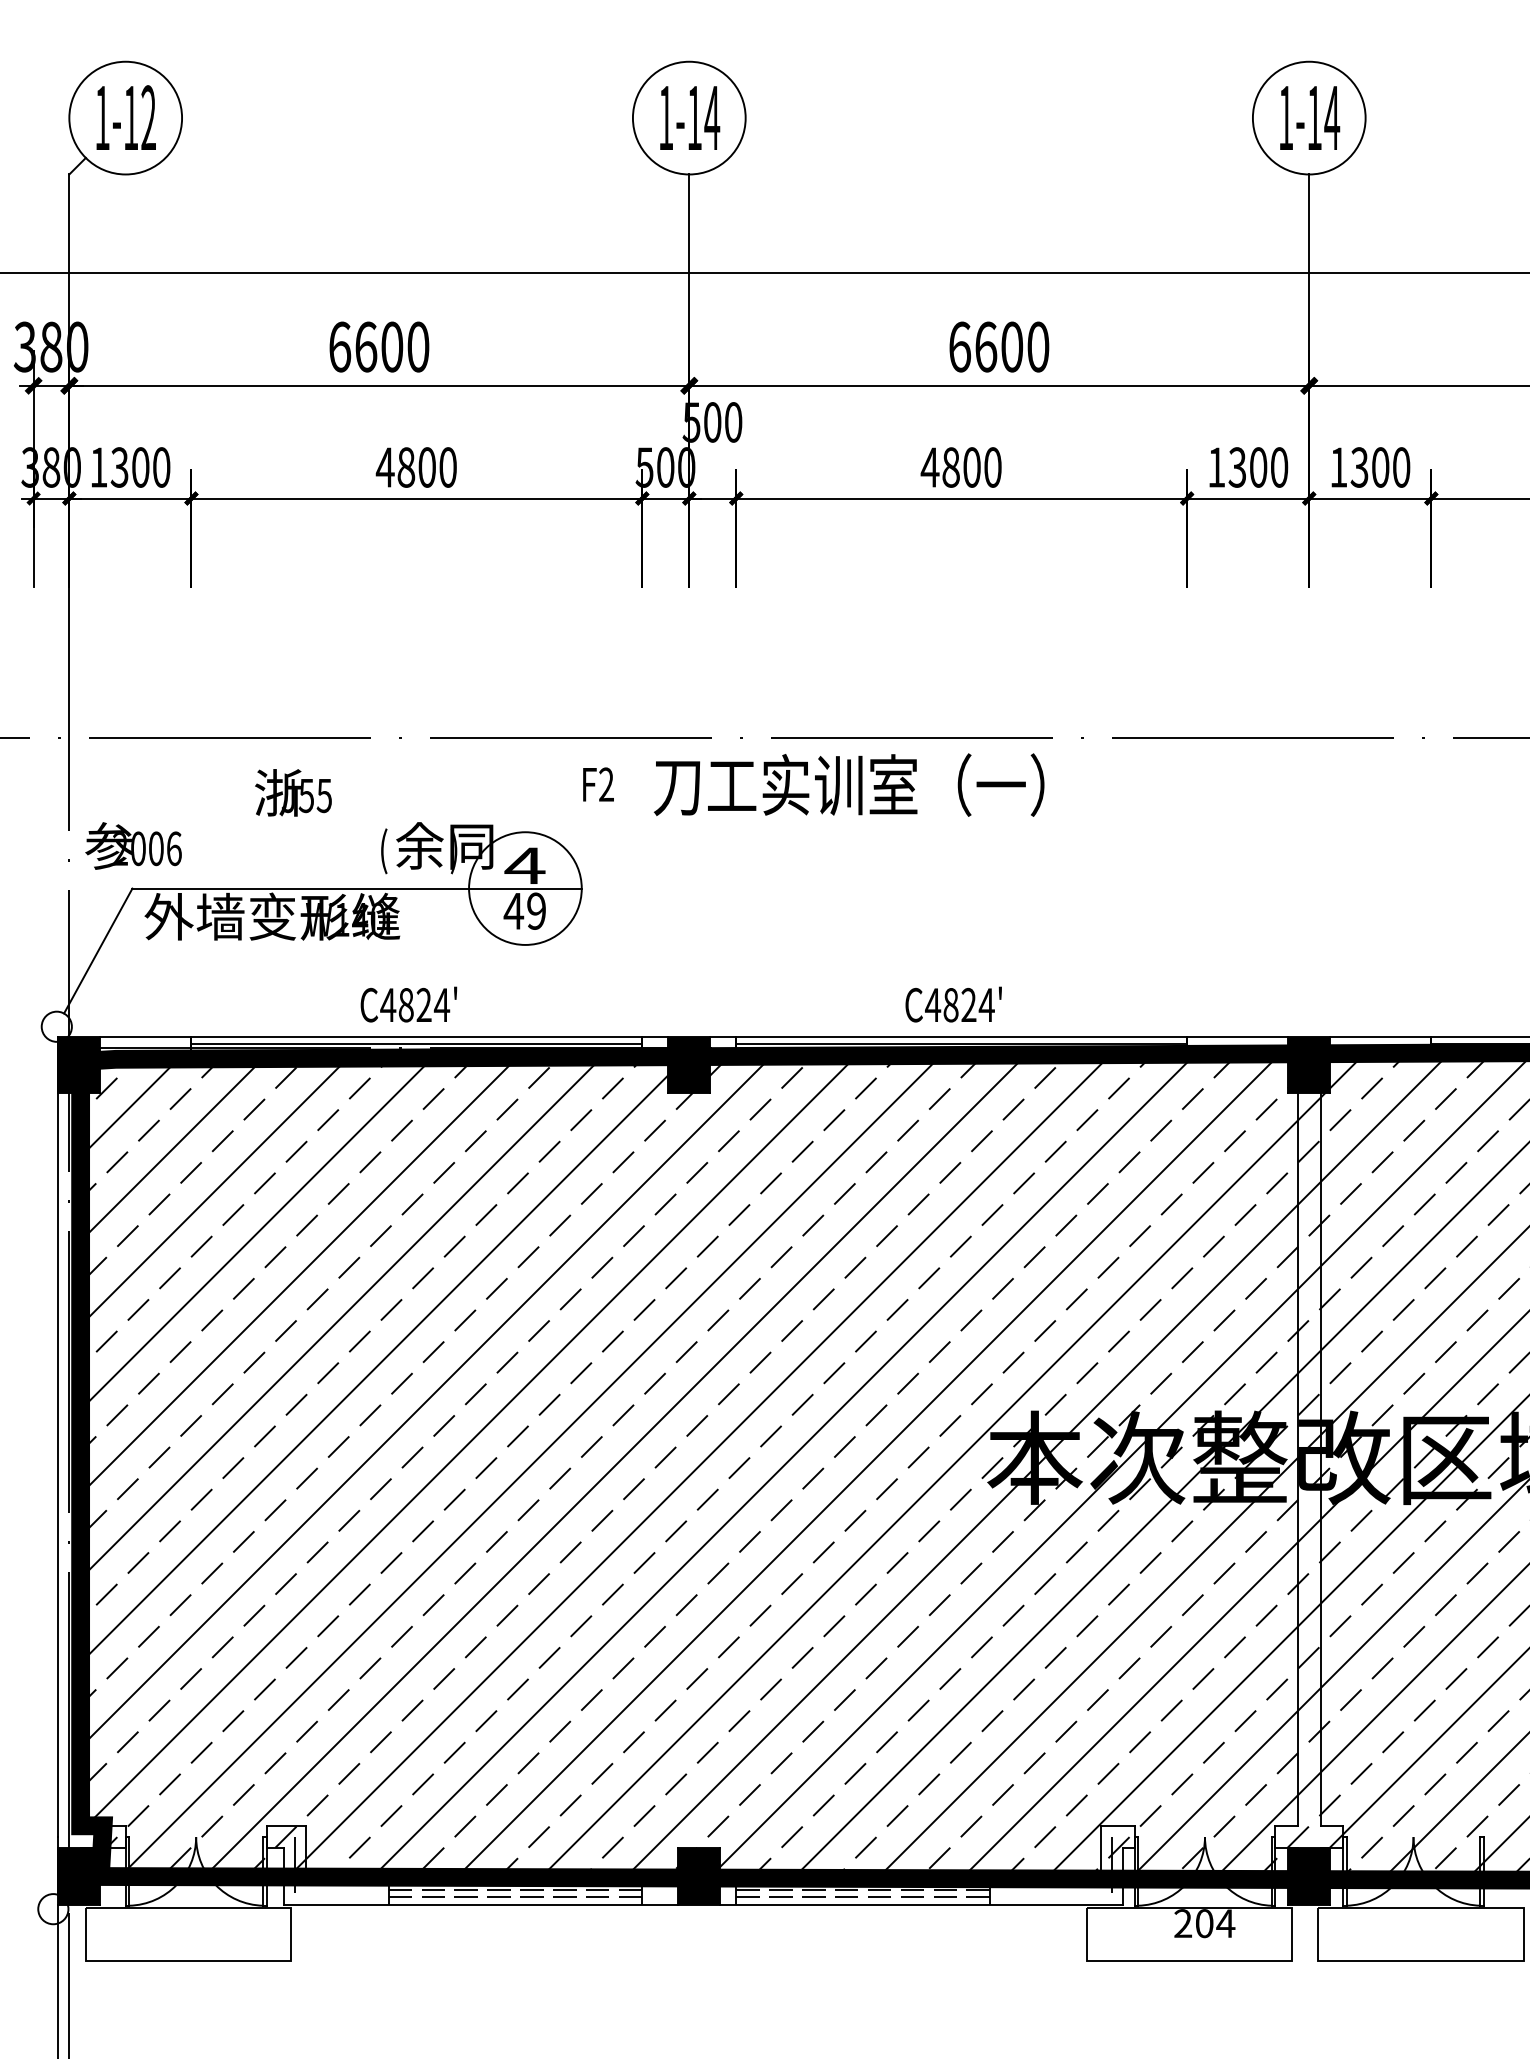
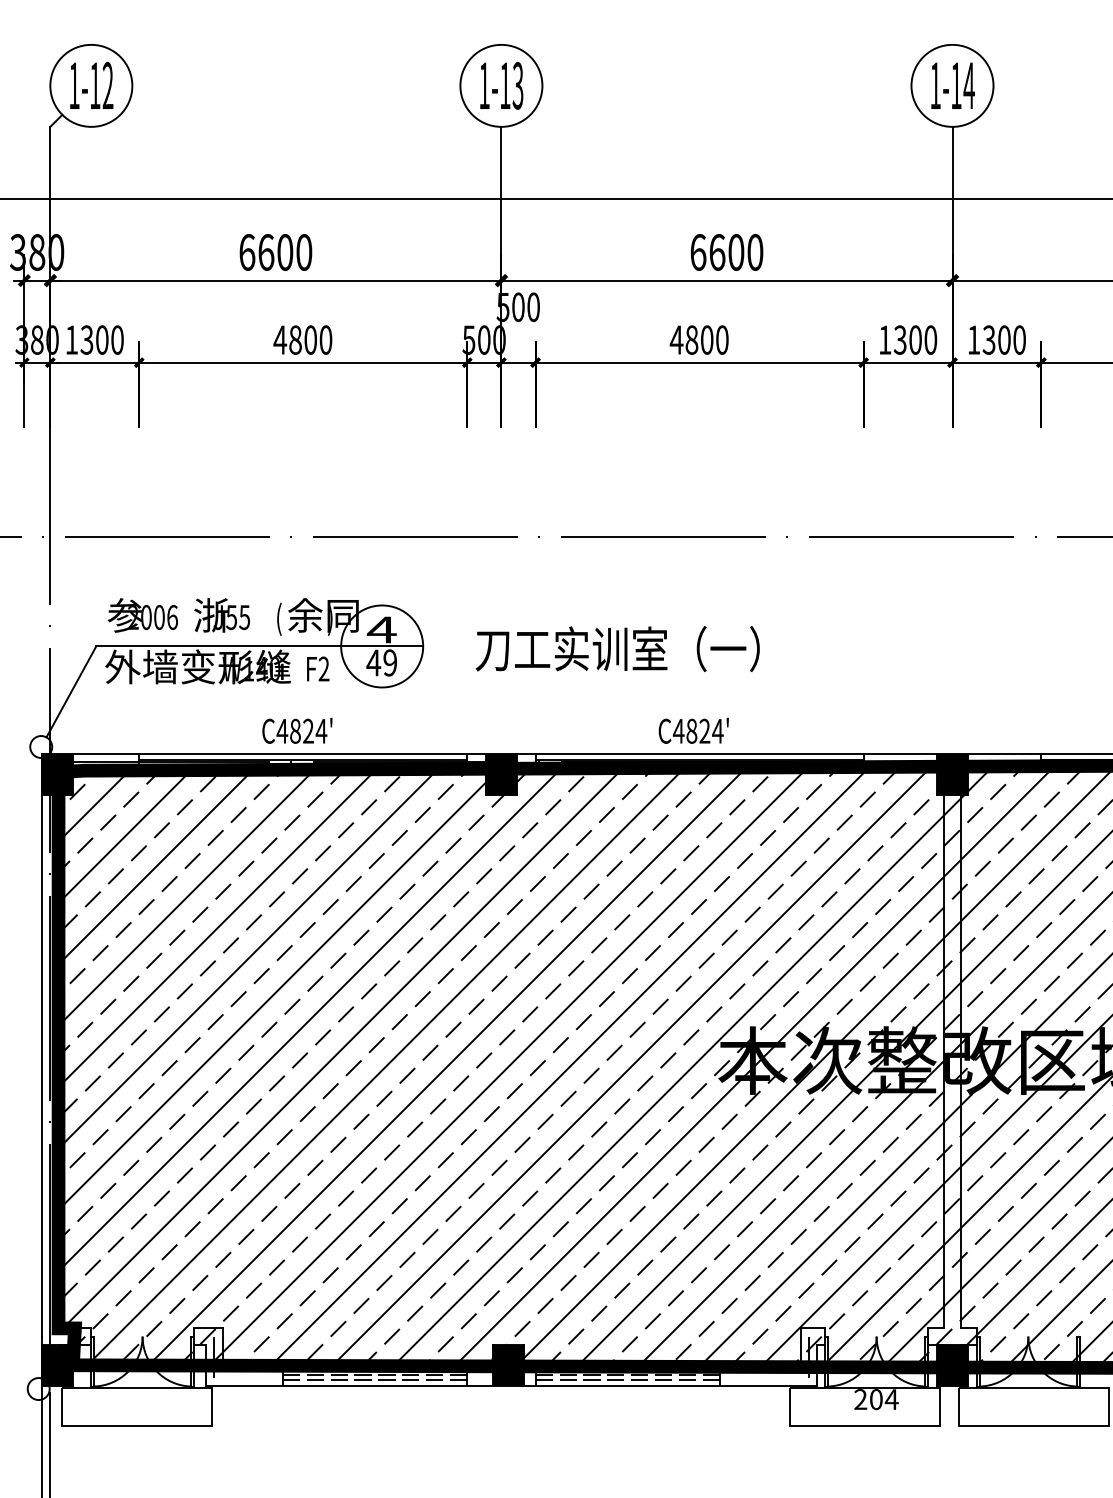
text: (712, 117) -> (518, 85), 1-14 -> 1-13
text: (598, 784) -> (318, 668), moved
text: (848, 784) -> (617, 648), moved
text: (293, 792) -> (222, 615), moved
text: (133, 845) -> (142, 615), moved

